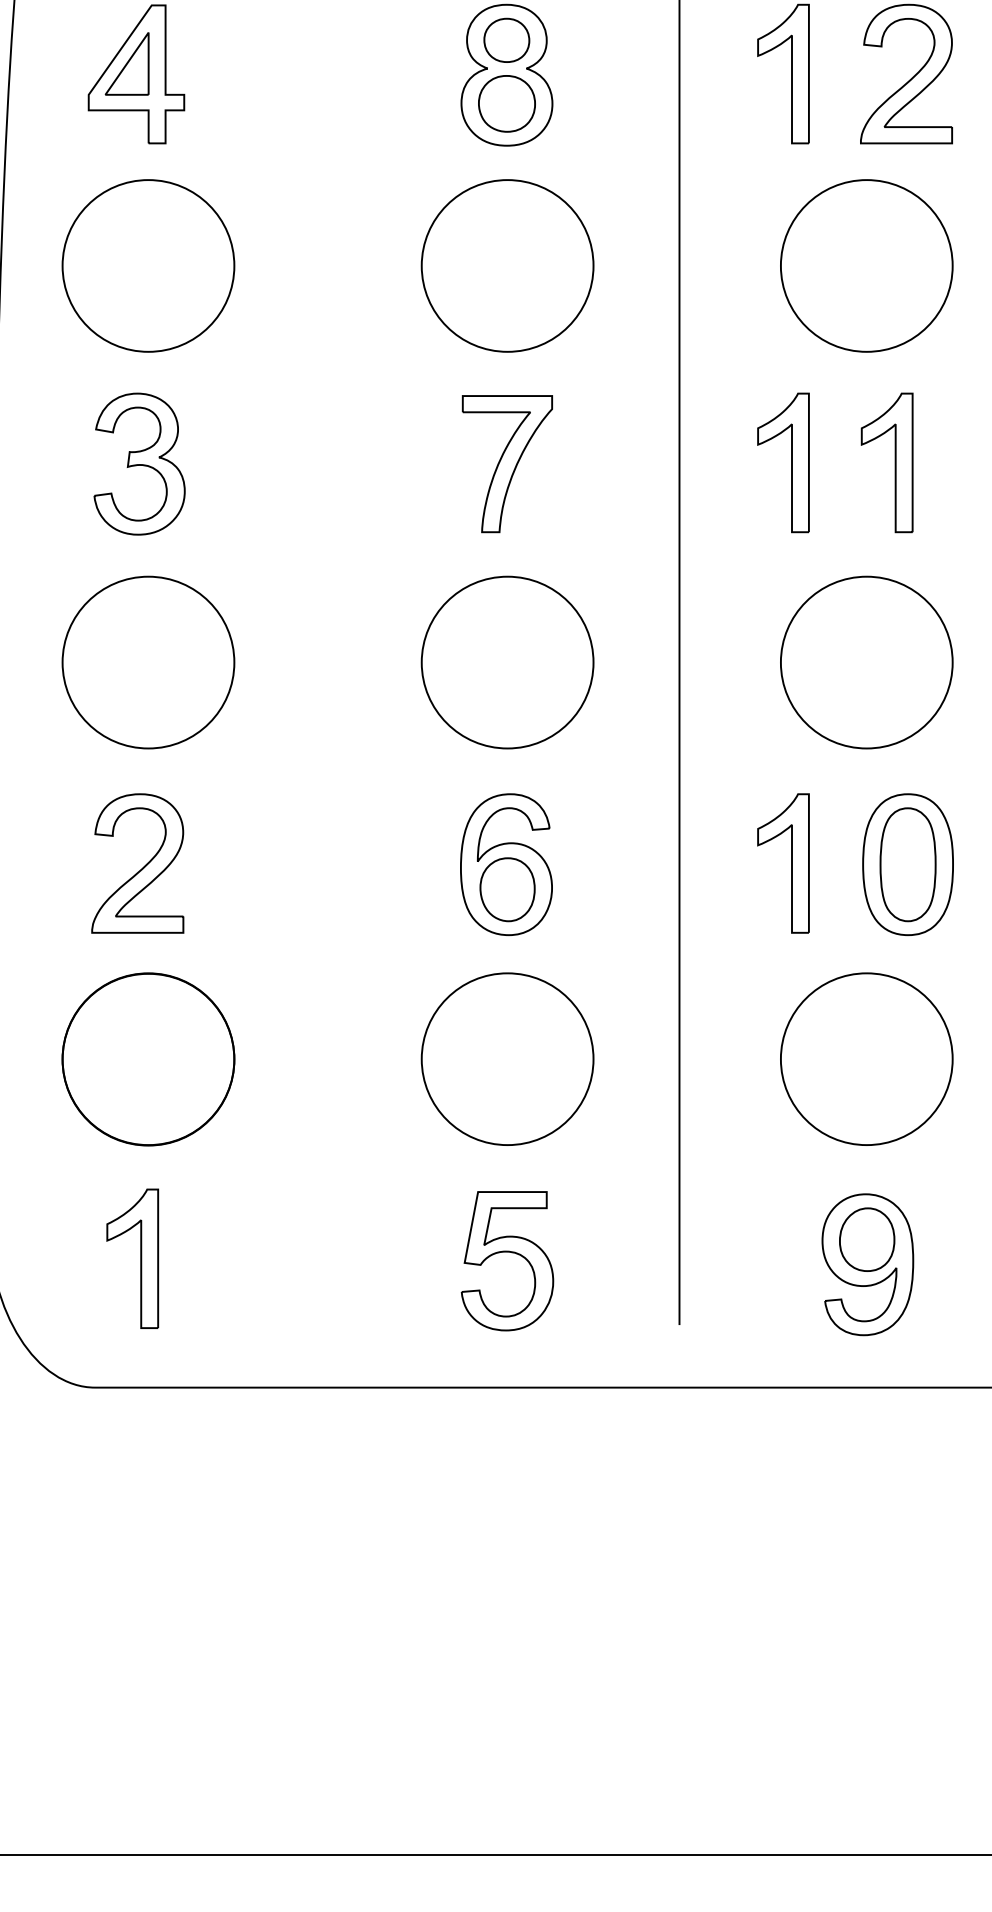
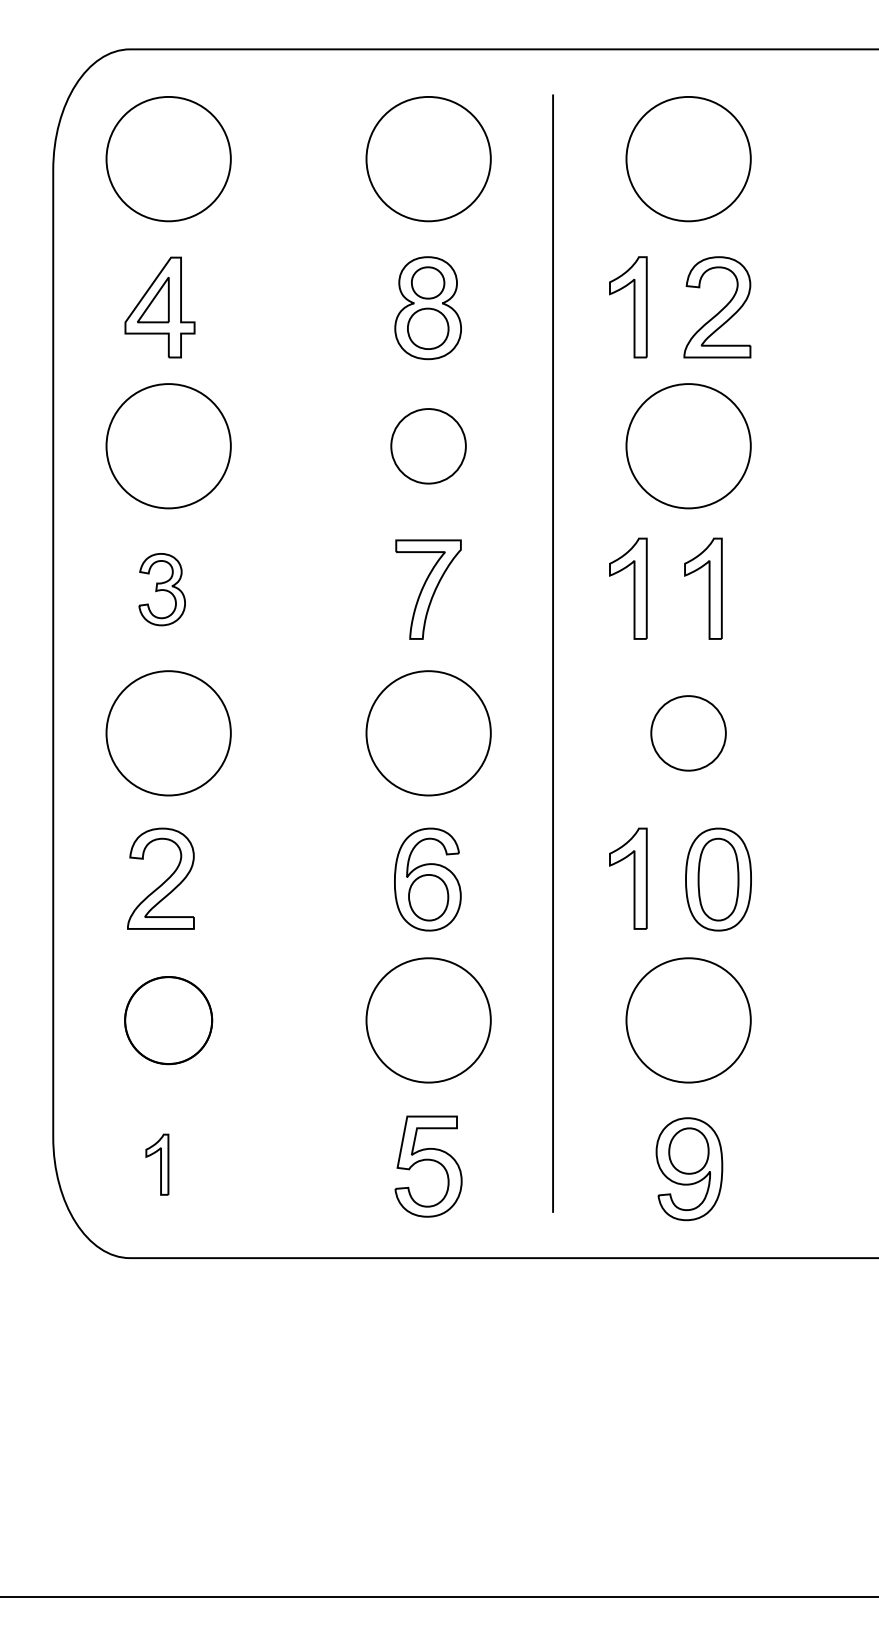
part: (507, 266) -> (428, 446), size x0.6
part: (138, 463) -> (161, 589), size x0.7
part: (866, 662) -> (688, 733), size x0.6
part: (148, 1059) -> (168, 1020), size x0.7
part: (132, 1258) -> (157, 1164), size x0.6

